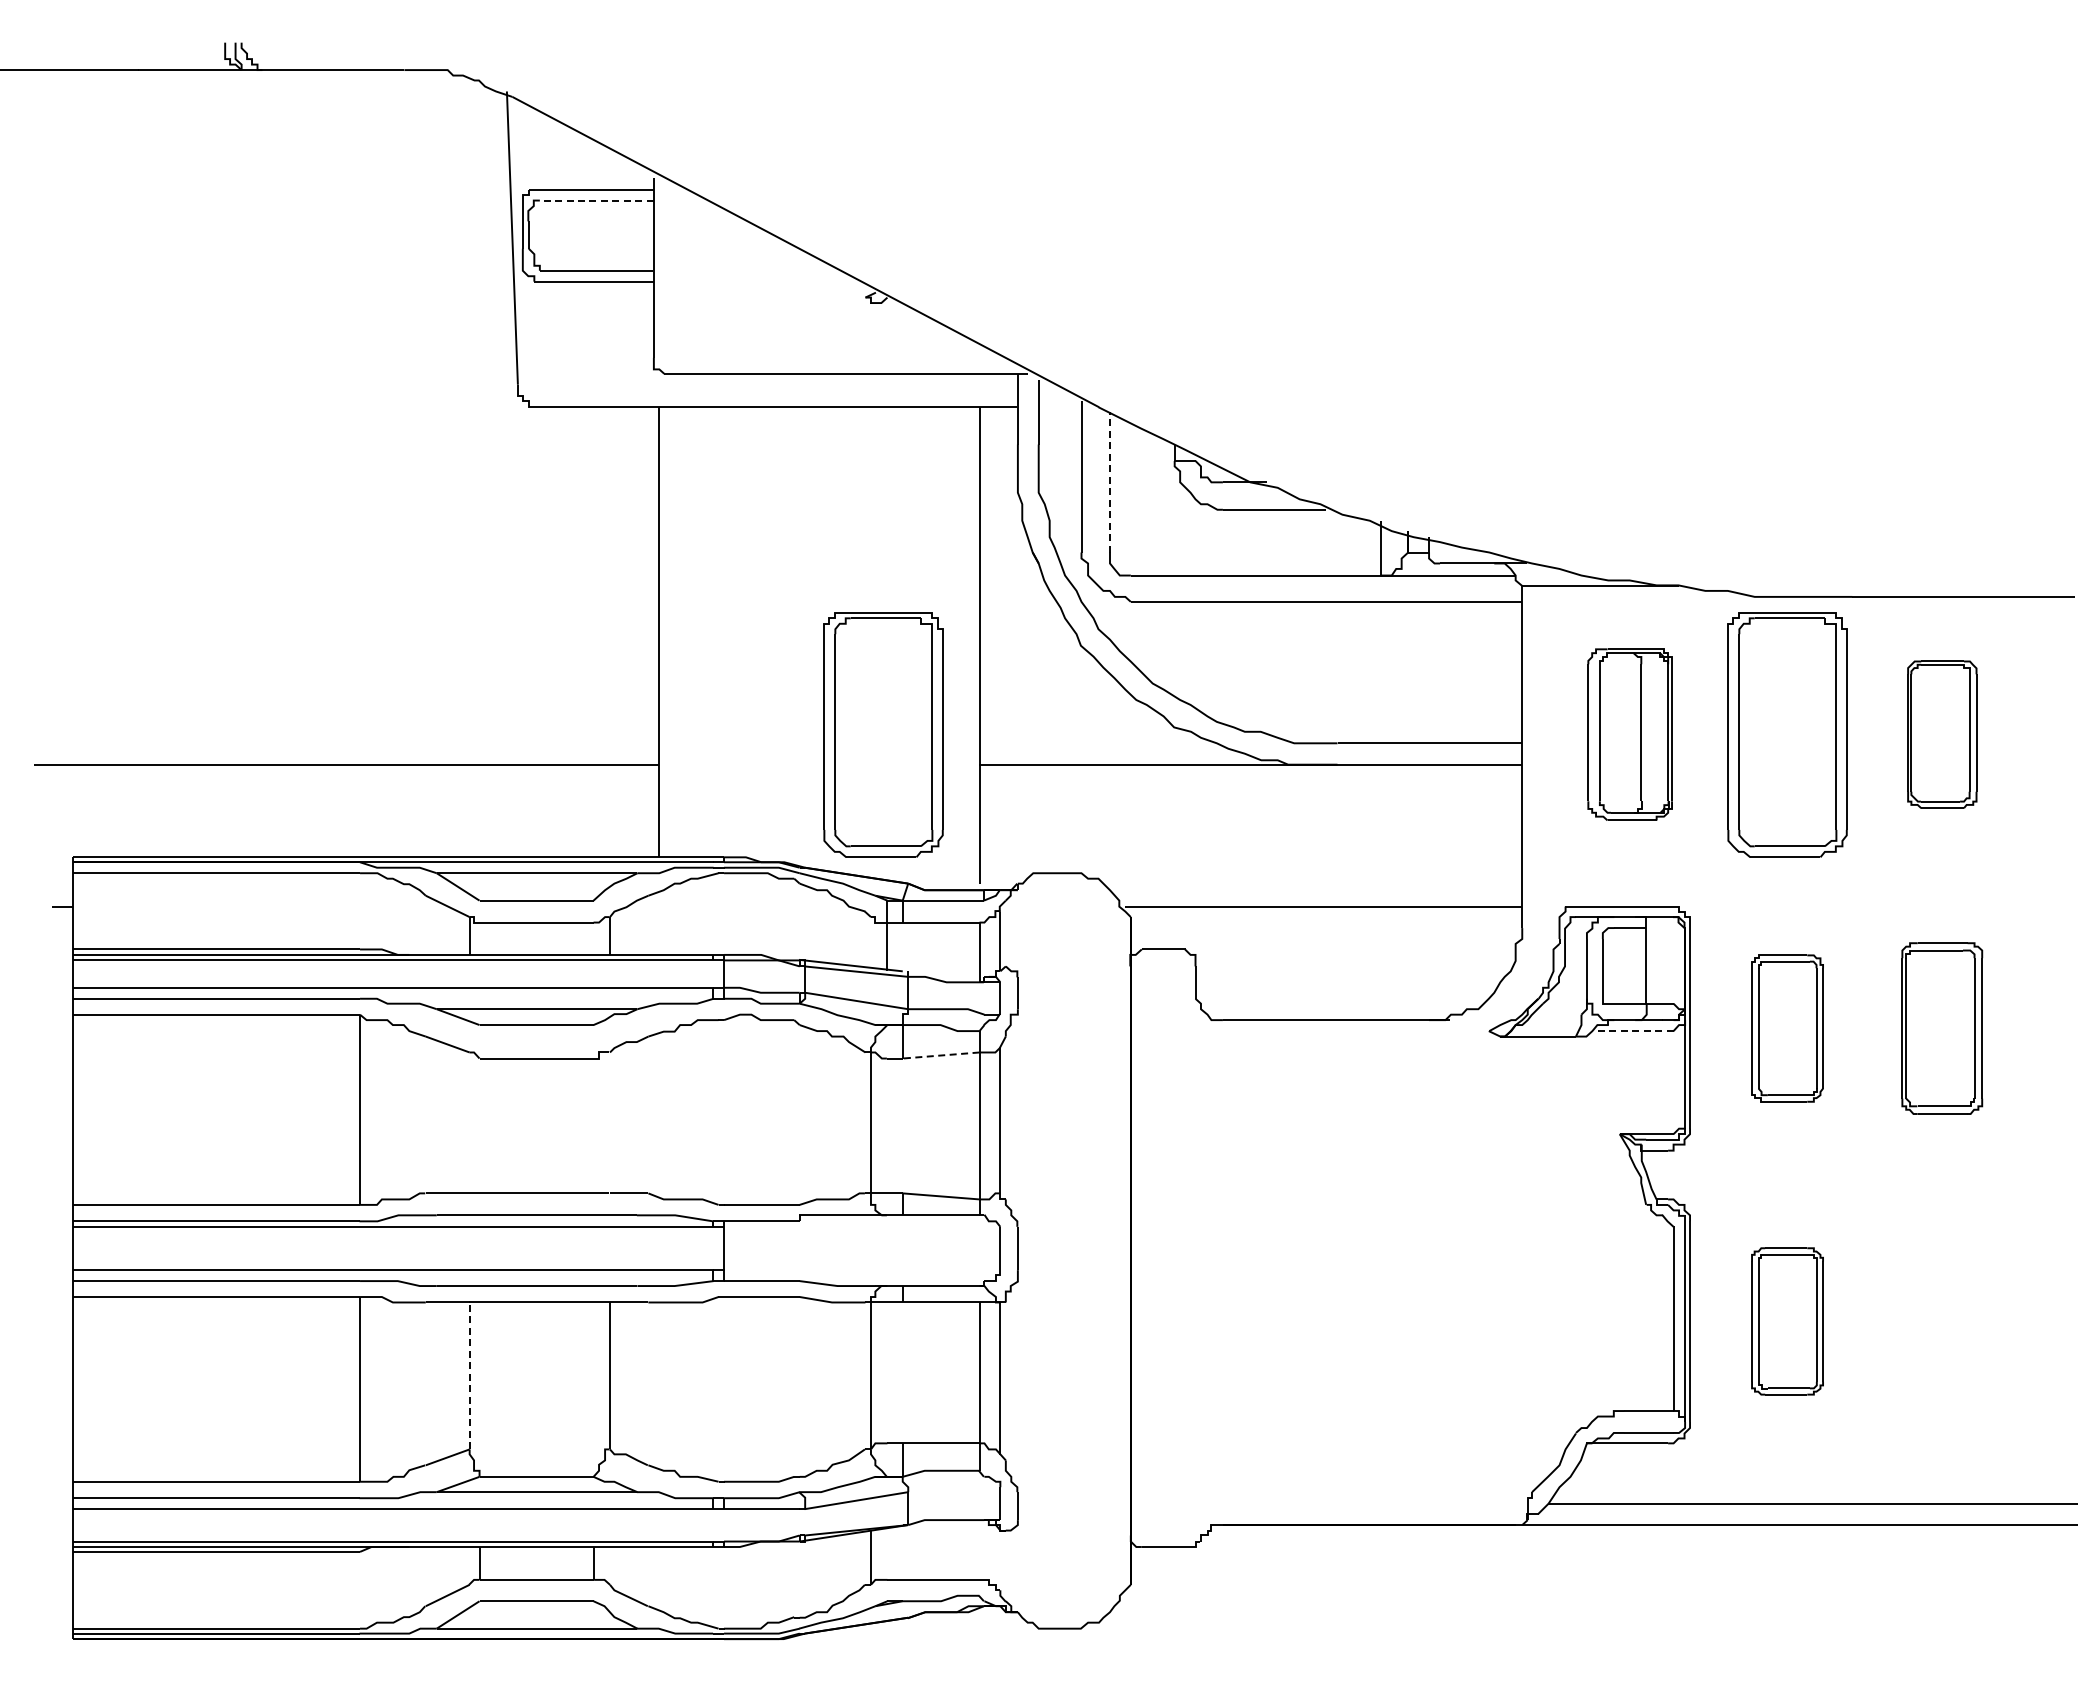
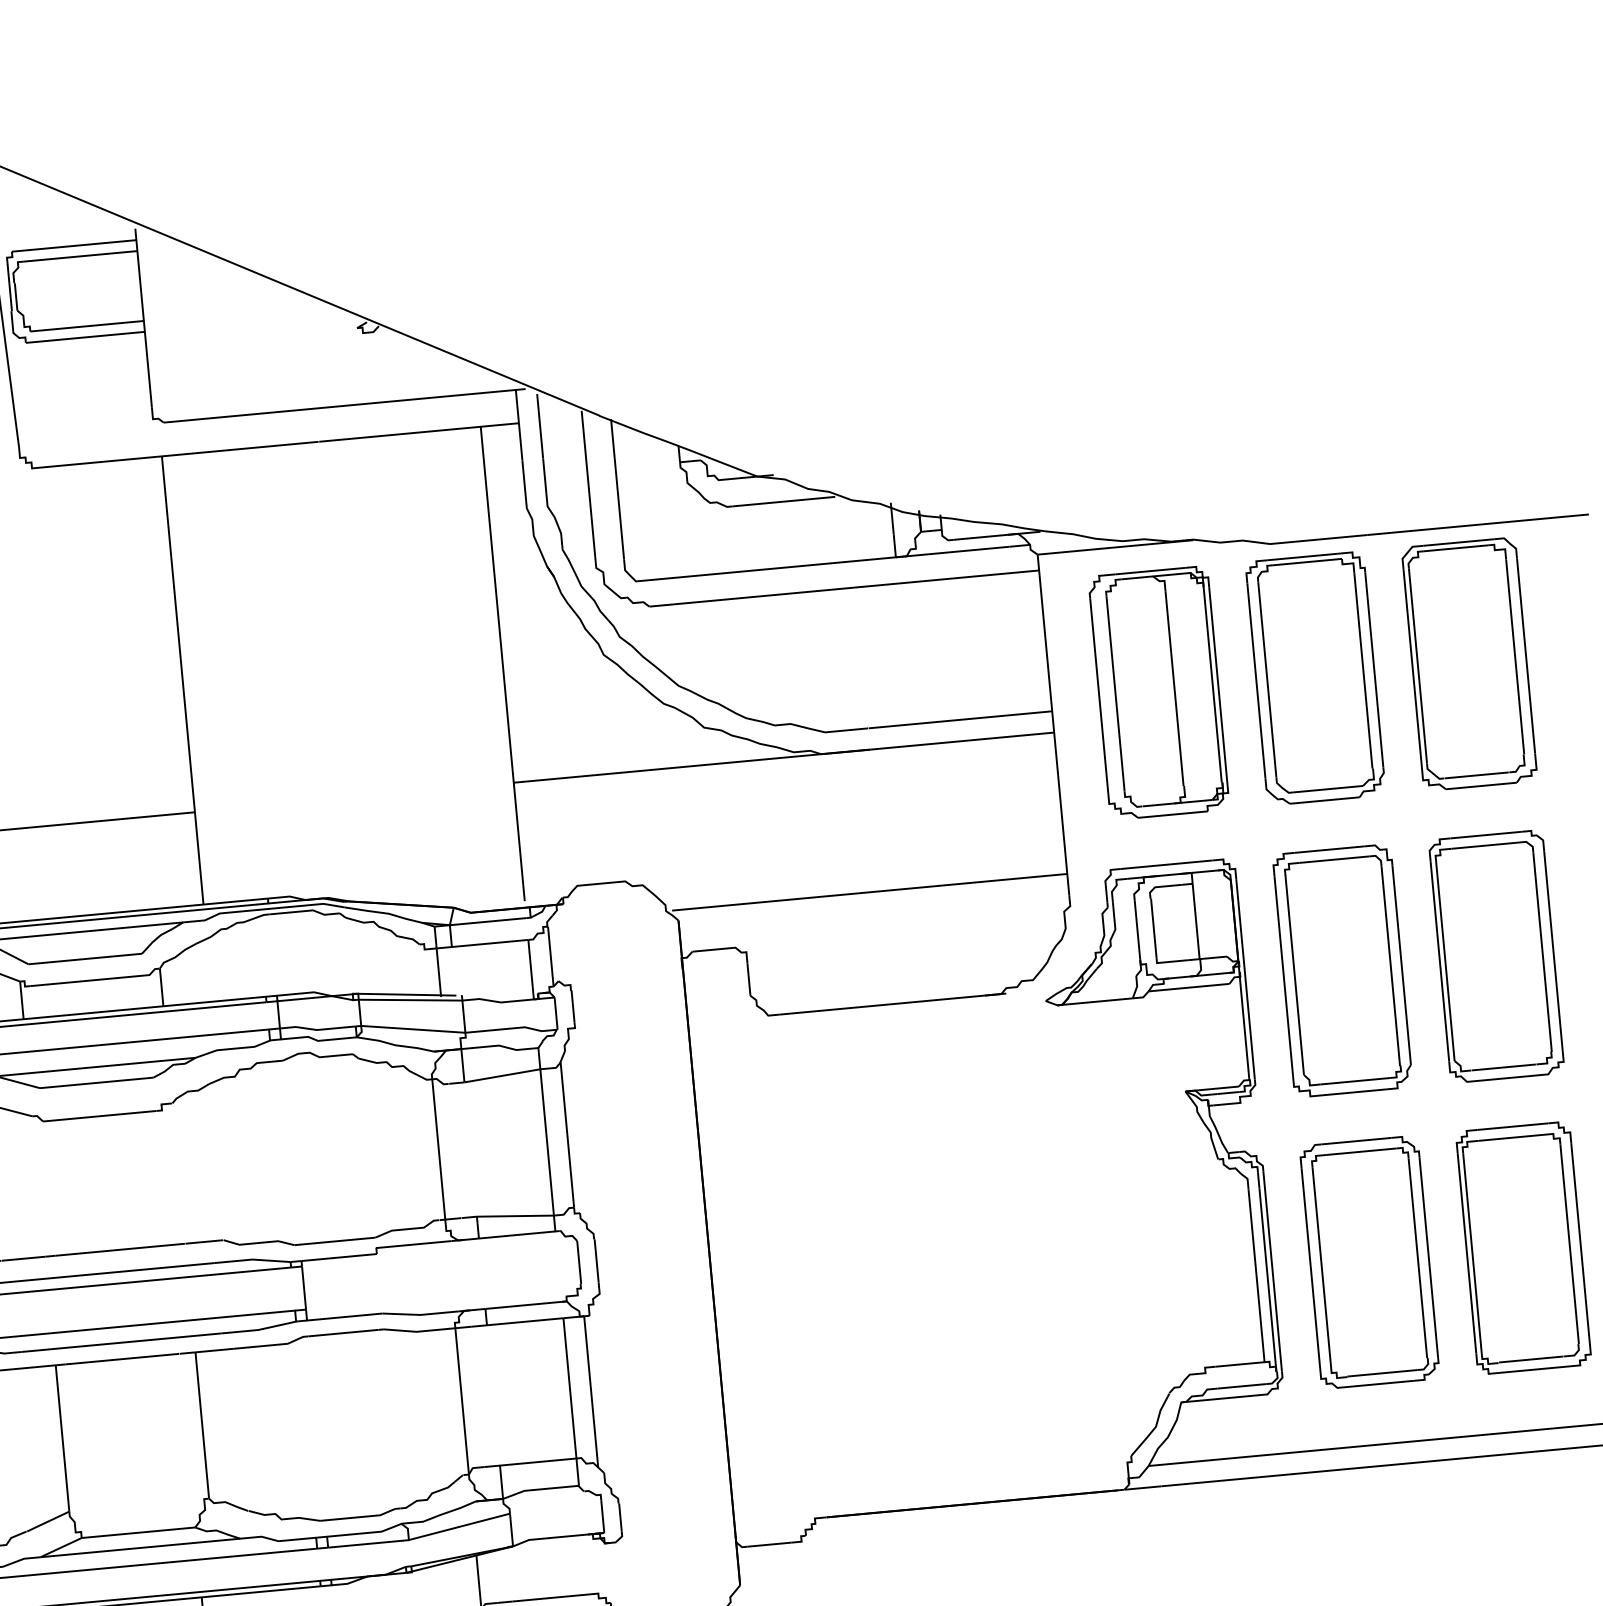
line: (596, 200) -> (80, 256), dashed -> solid
line: (1109, 481) -> (617, 488), dashed -> solid
part: (883, 734) -> (415, 761), removed
part: (1629, 734) -> (1158, 692), size x1.43
part: (1942, 734) -> (1469, 663), size x1.67
part: (1787, 1028) -> (1342, 970), size x1.67
part: (1942, 1028) -> (1496, 956), size x1.43
line: (1632, 1031) -> (1188, 988), dashed -> solid
line: (941, 1055) -> (502, 1075), dashed -> solid
part: (1941, 1320) -> (1522, 1247), added
part: (1787, 1321) -> (1369, 1262), size x1.67
line: (469, 1375) -> (62, 1438), dashed -> solid

